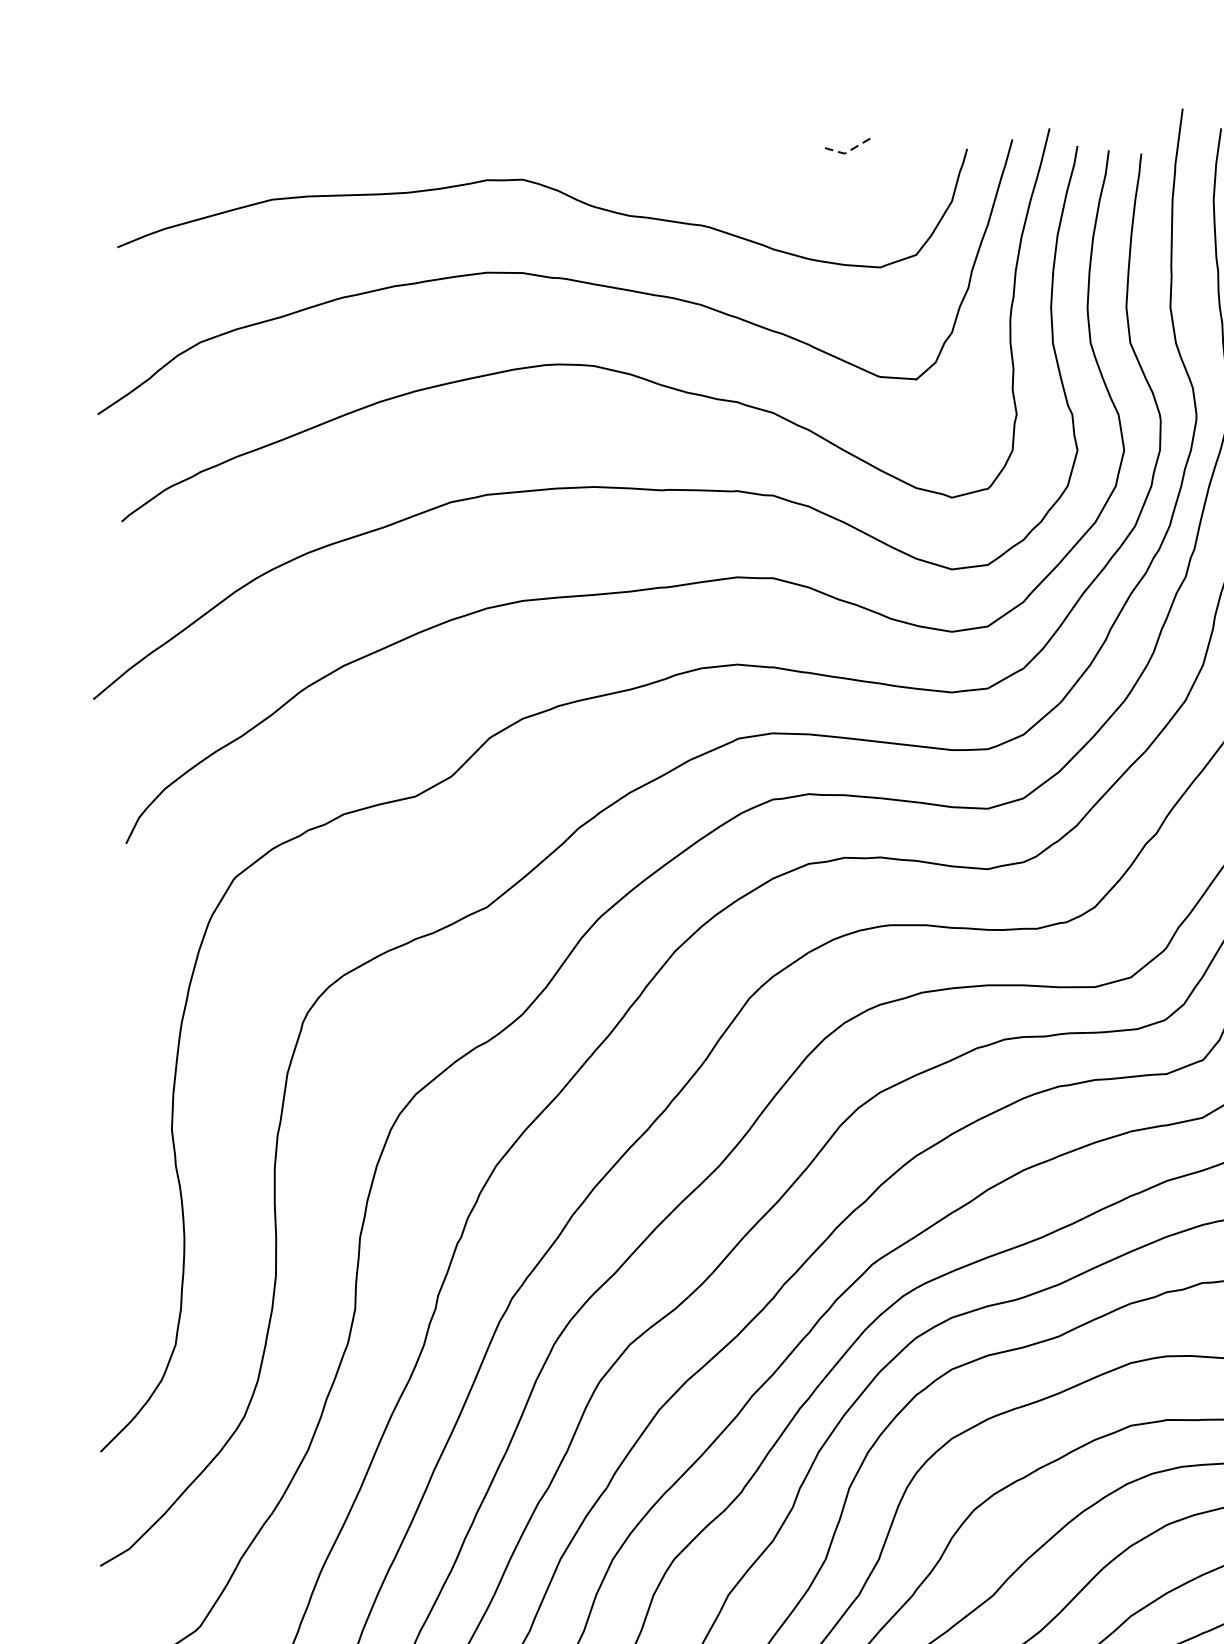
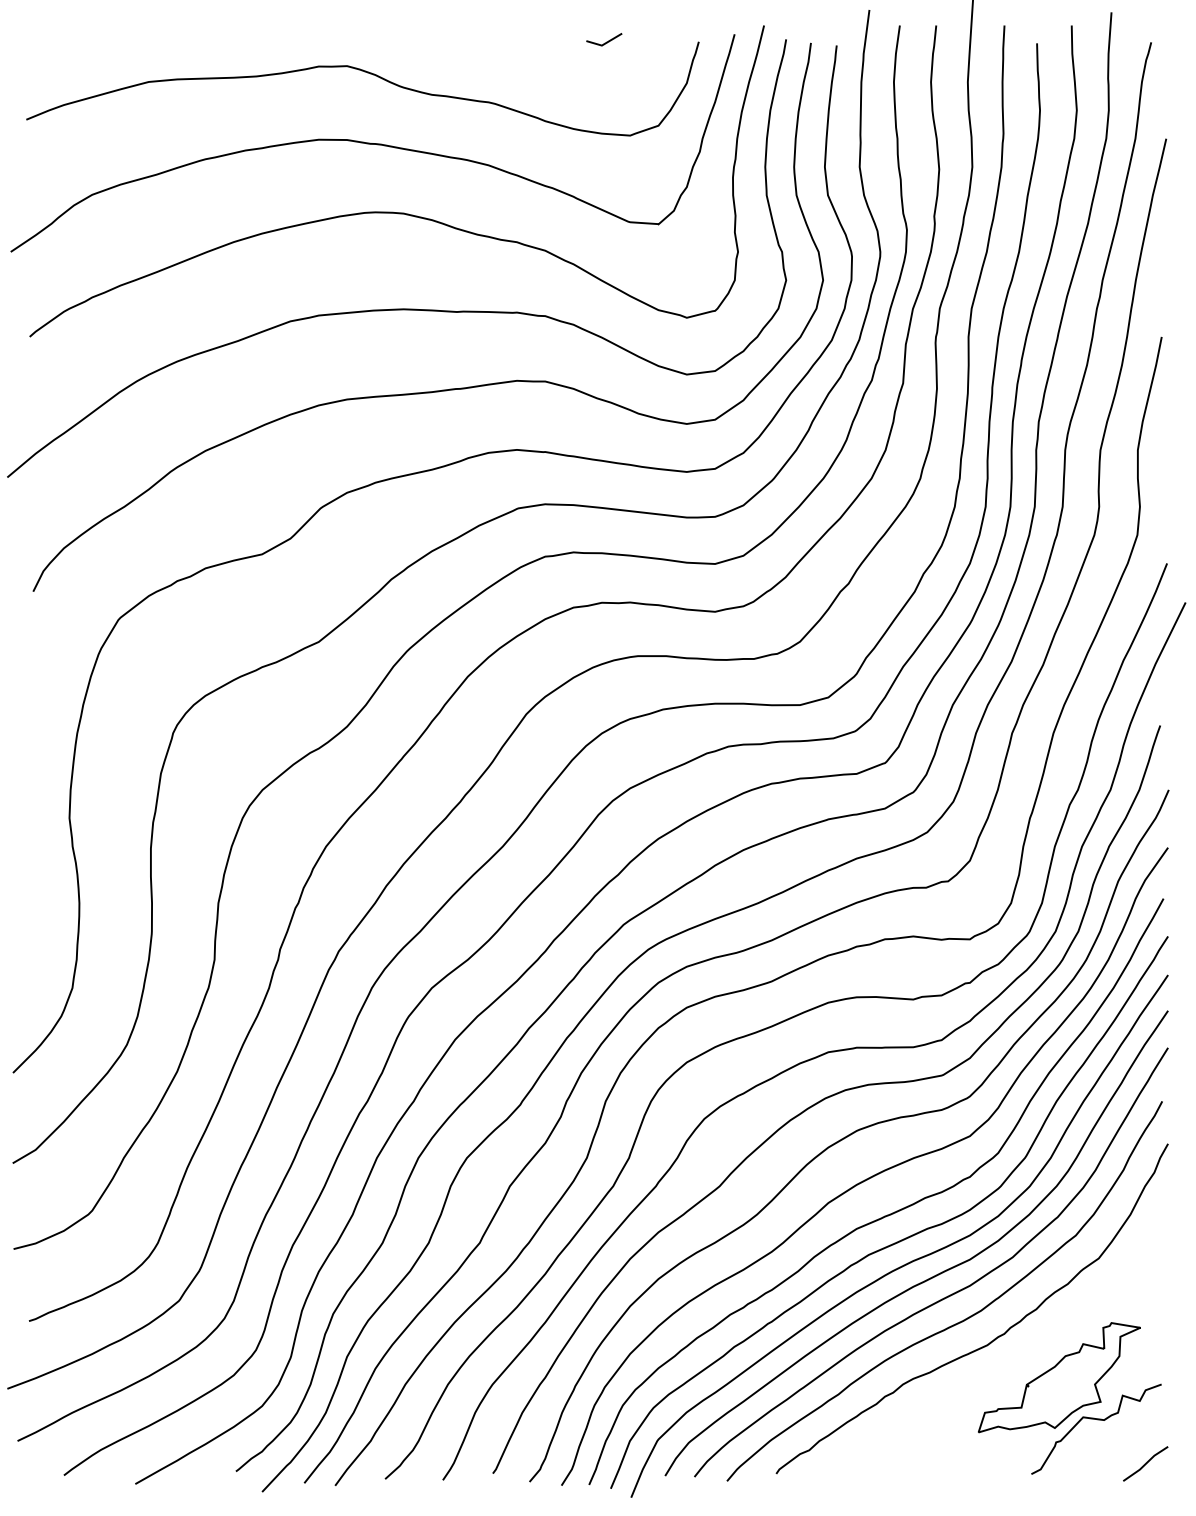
line: (847, 152) -> (604, 44), dashed -> solid

